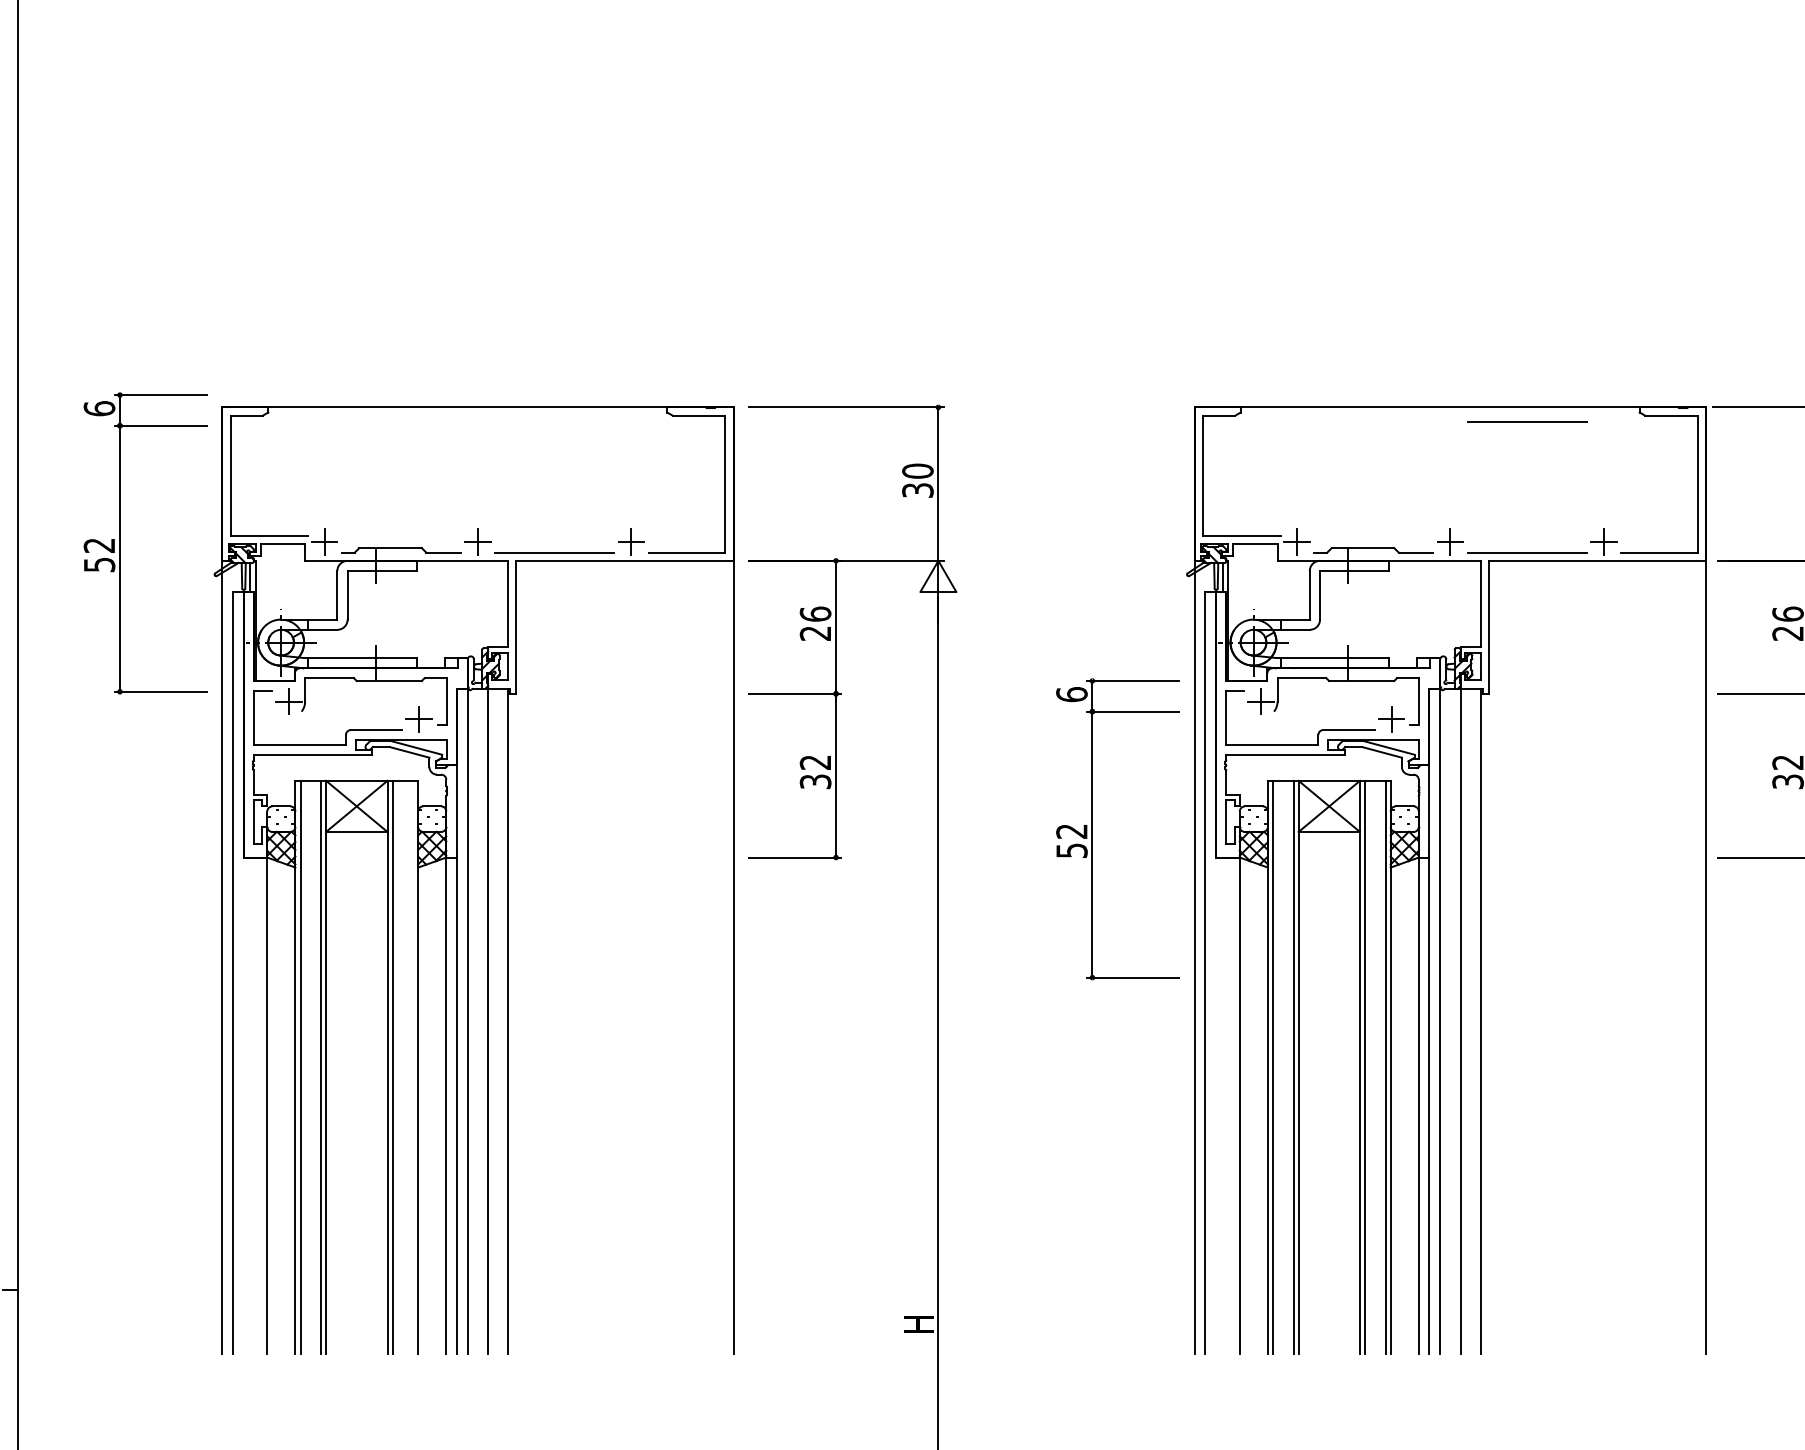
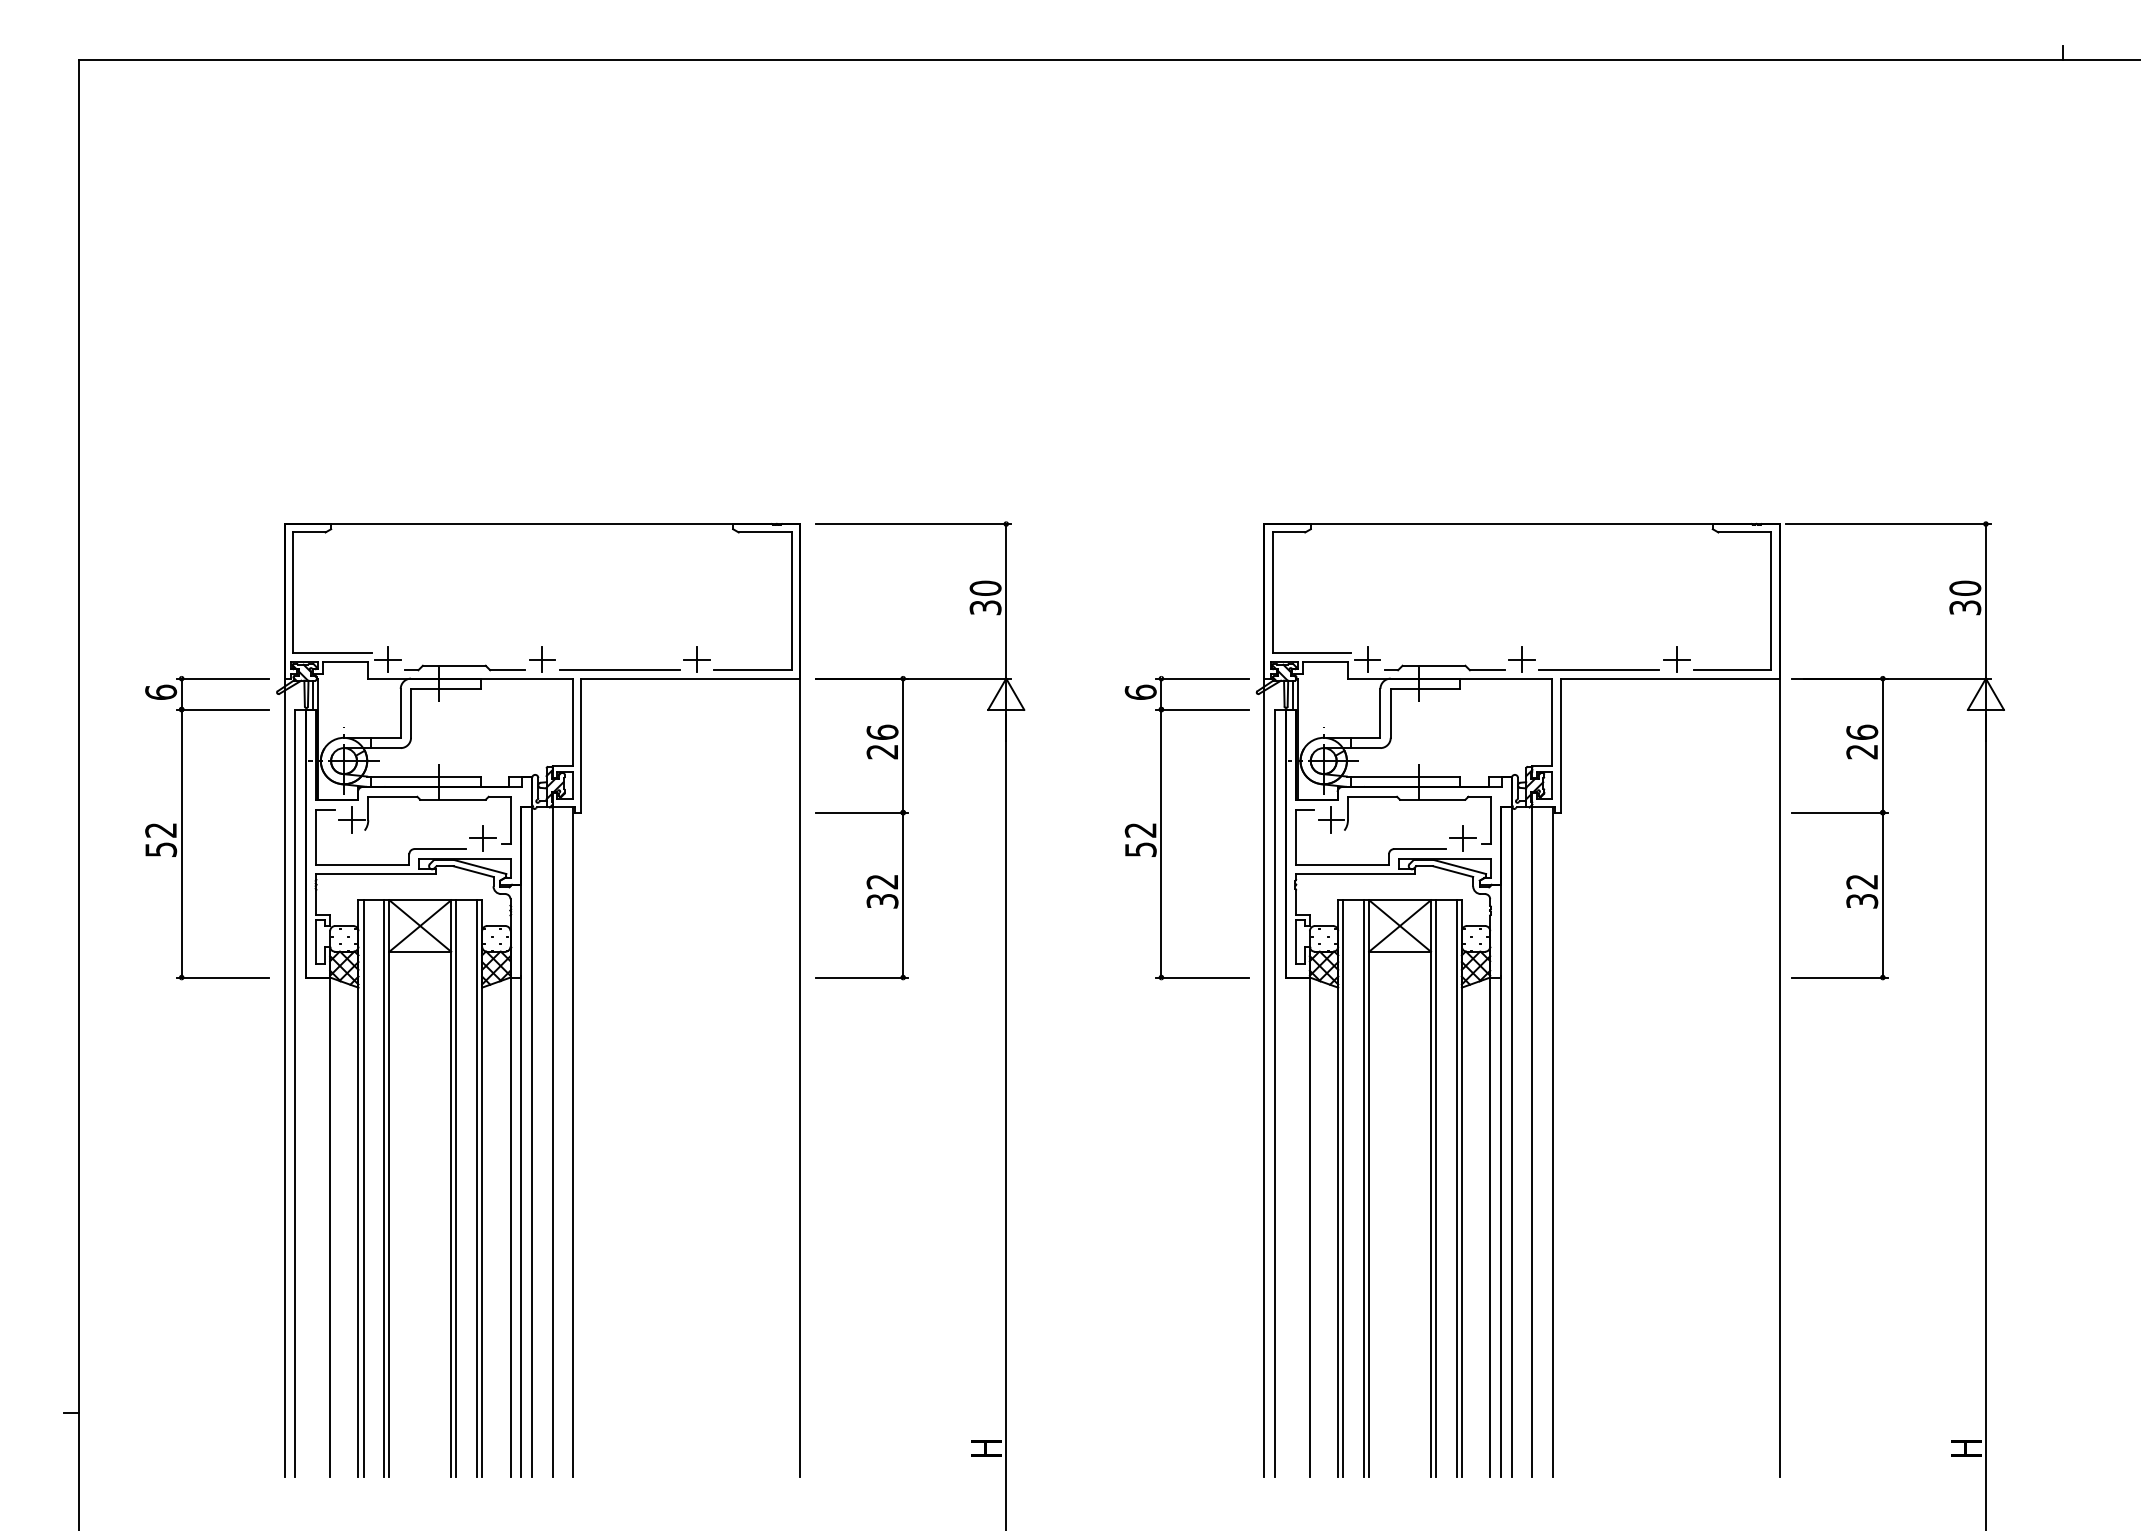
line: (1526, 421) -> (1598, 538), removed
part: (120, 543) -> (182, 828), moved
part: (1092, 829) -> (1161, 828), moved
line: (413, 1066) -> (477, 1188), added

